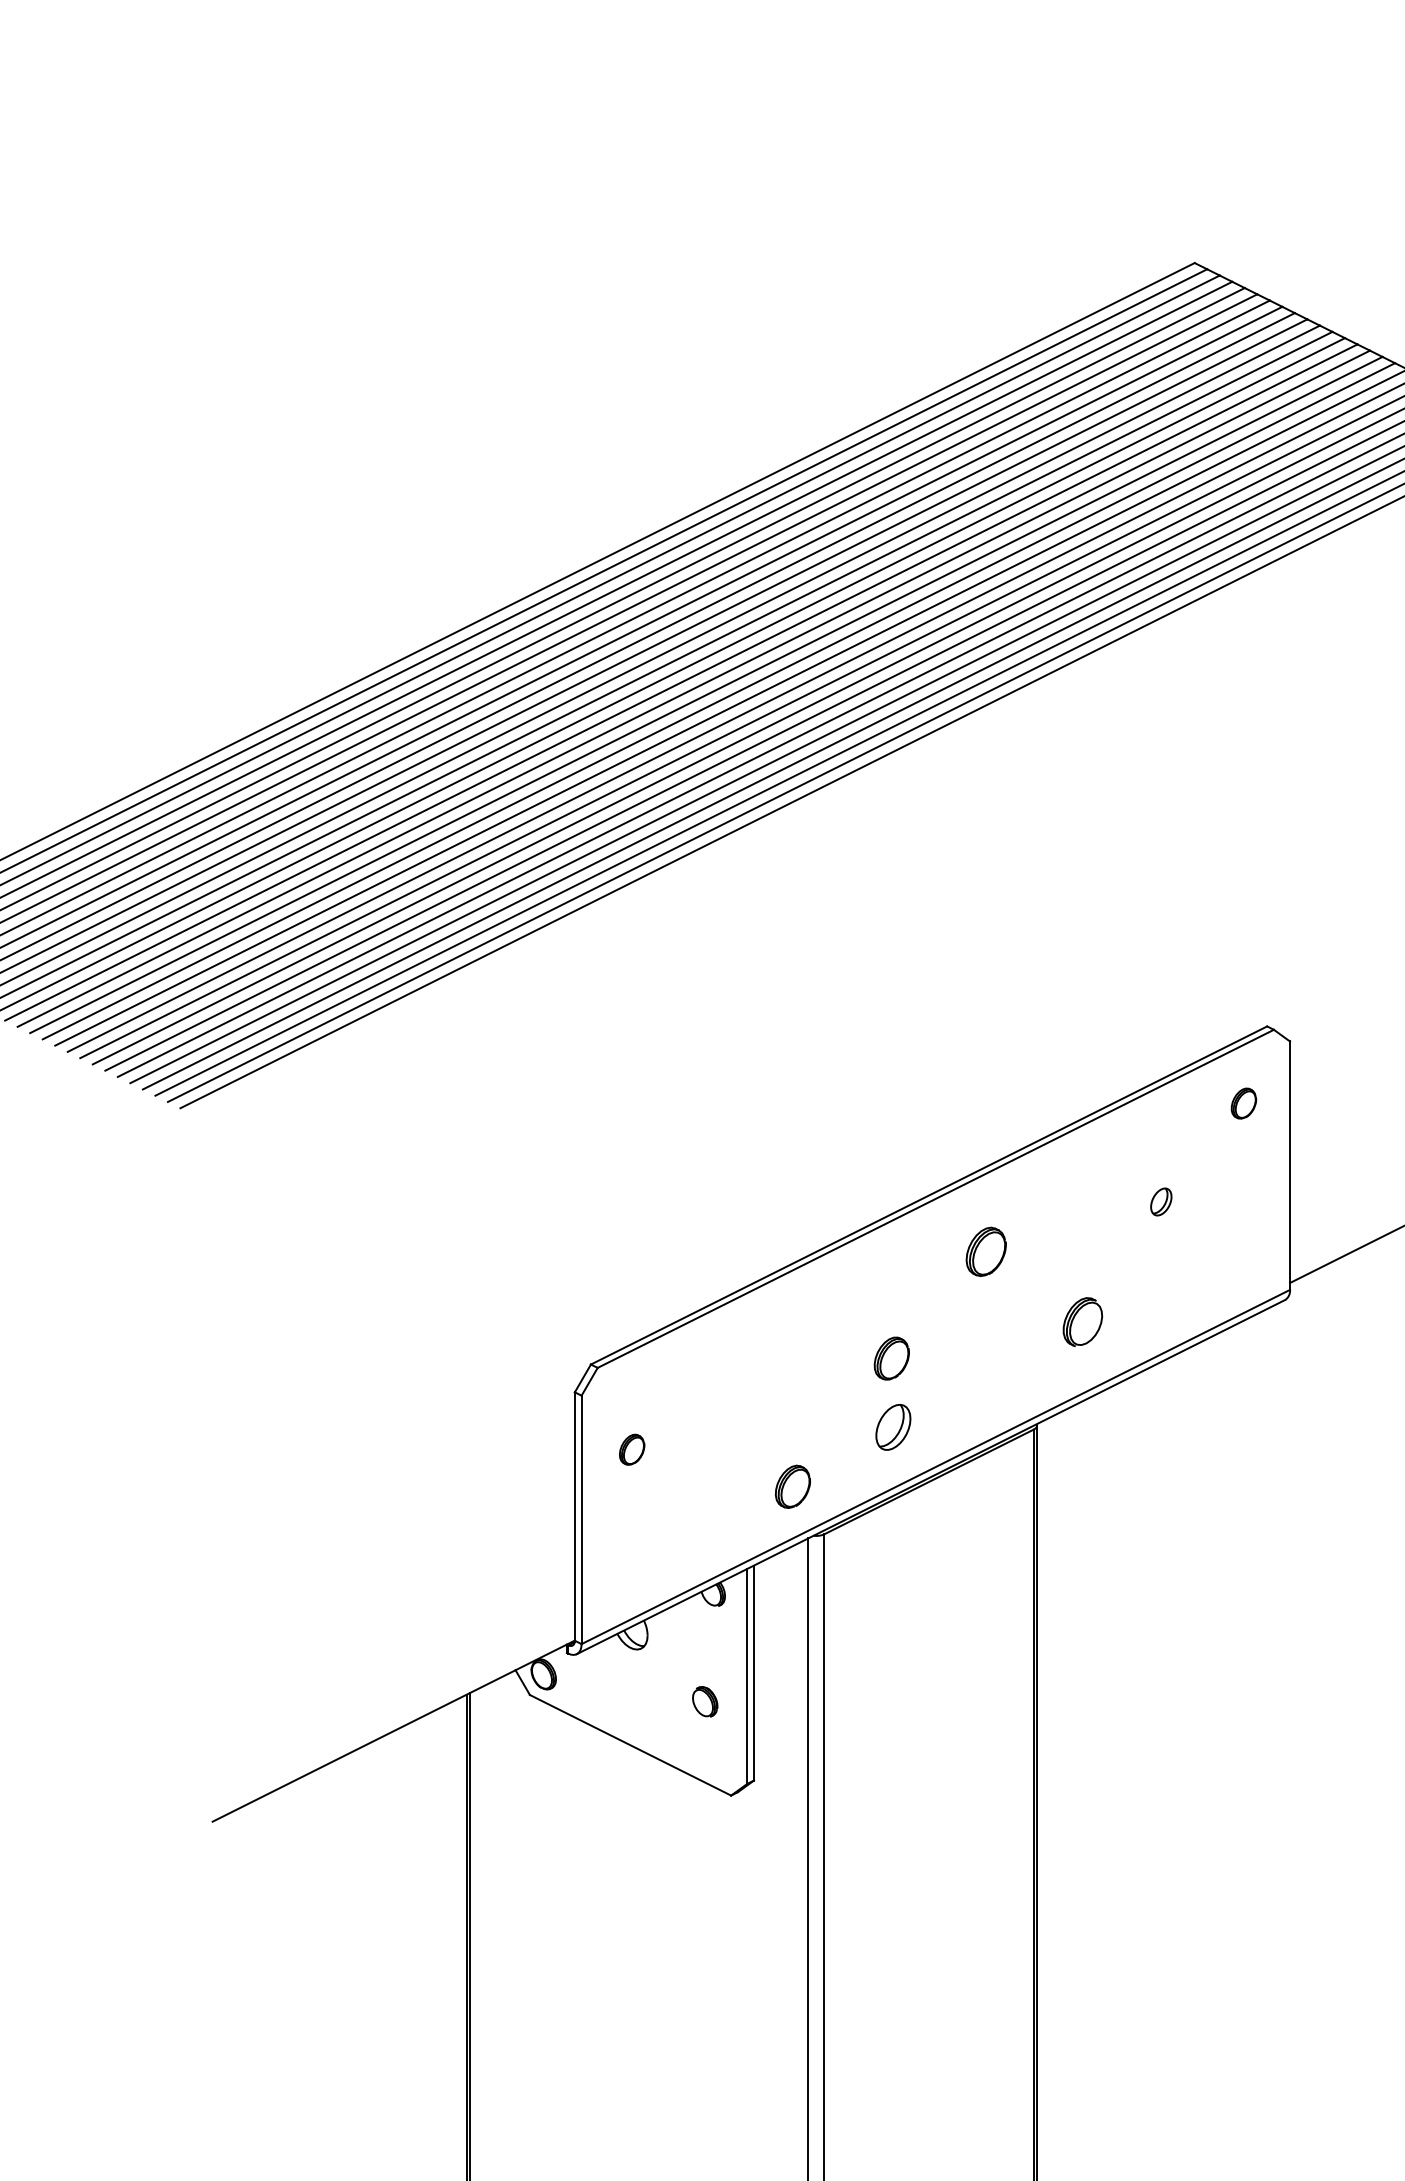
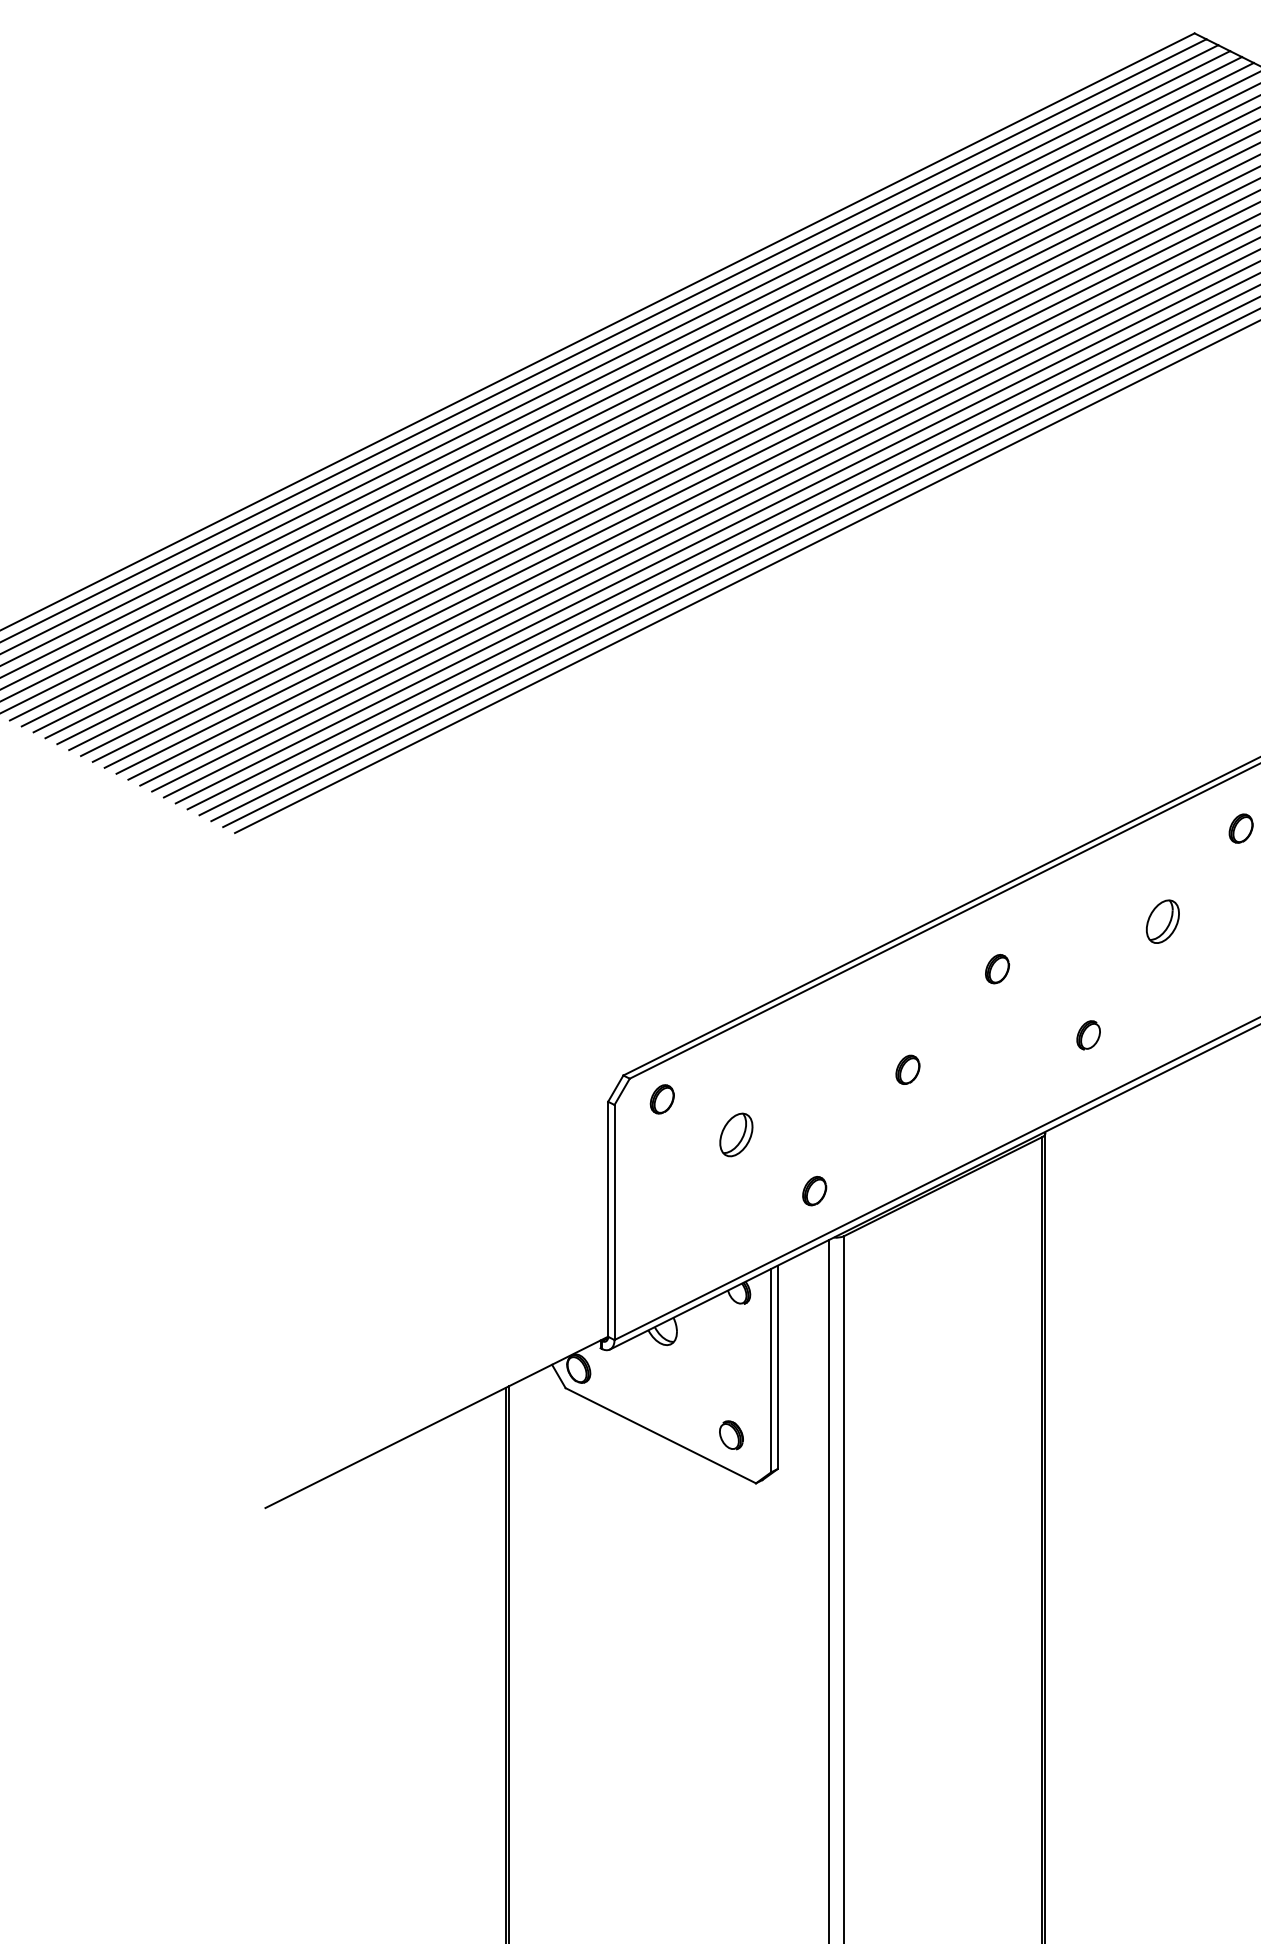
part: (1161, 1201) -> (1163, 921), size x1.67
part: (986, 1252) -> (997, 969), size x0.62
part: (1082, 1321) -> (1088, 1034), size x0.62
part: (891, 1358) -> (907, 1069), size x0.71
part: (893, 1426) -> (736, 1134), moved
part: (632, 1449) -> (662, 1099), moved
part: (793, 1486) -> (815, 1190), size x0.71
part: (705, 1701) -> (731, 1434), moved

